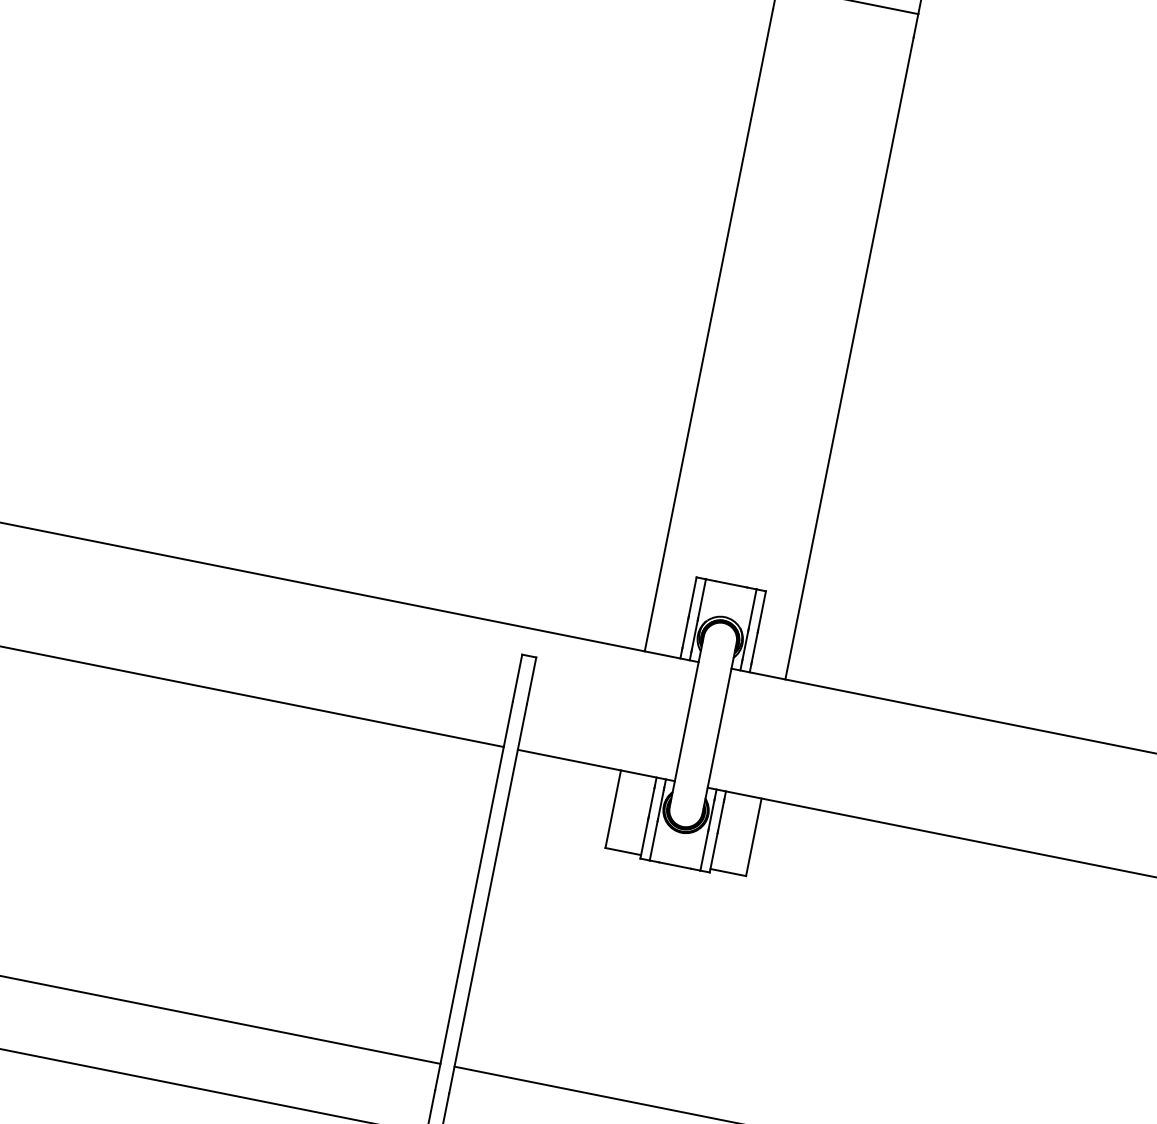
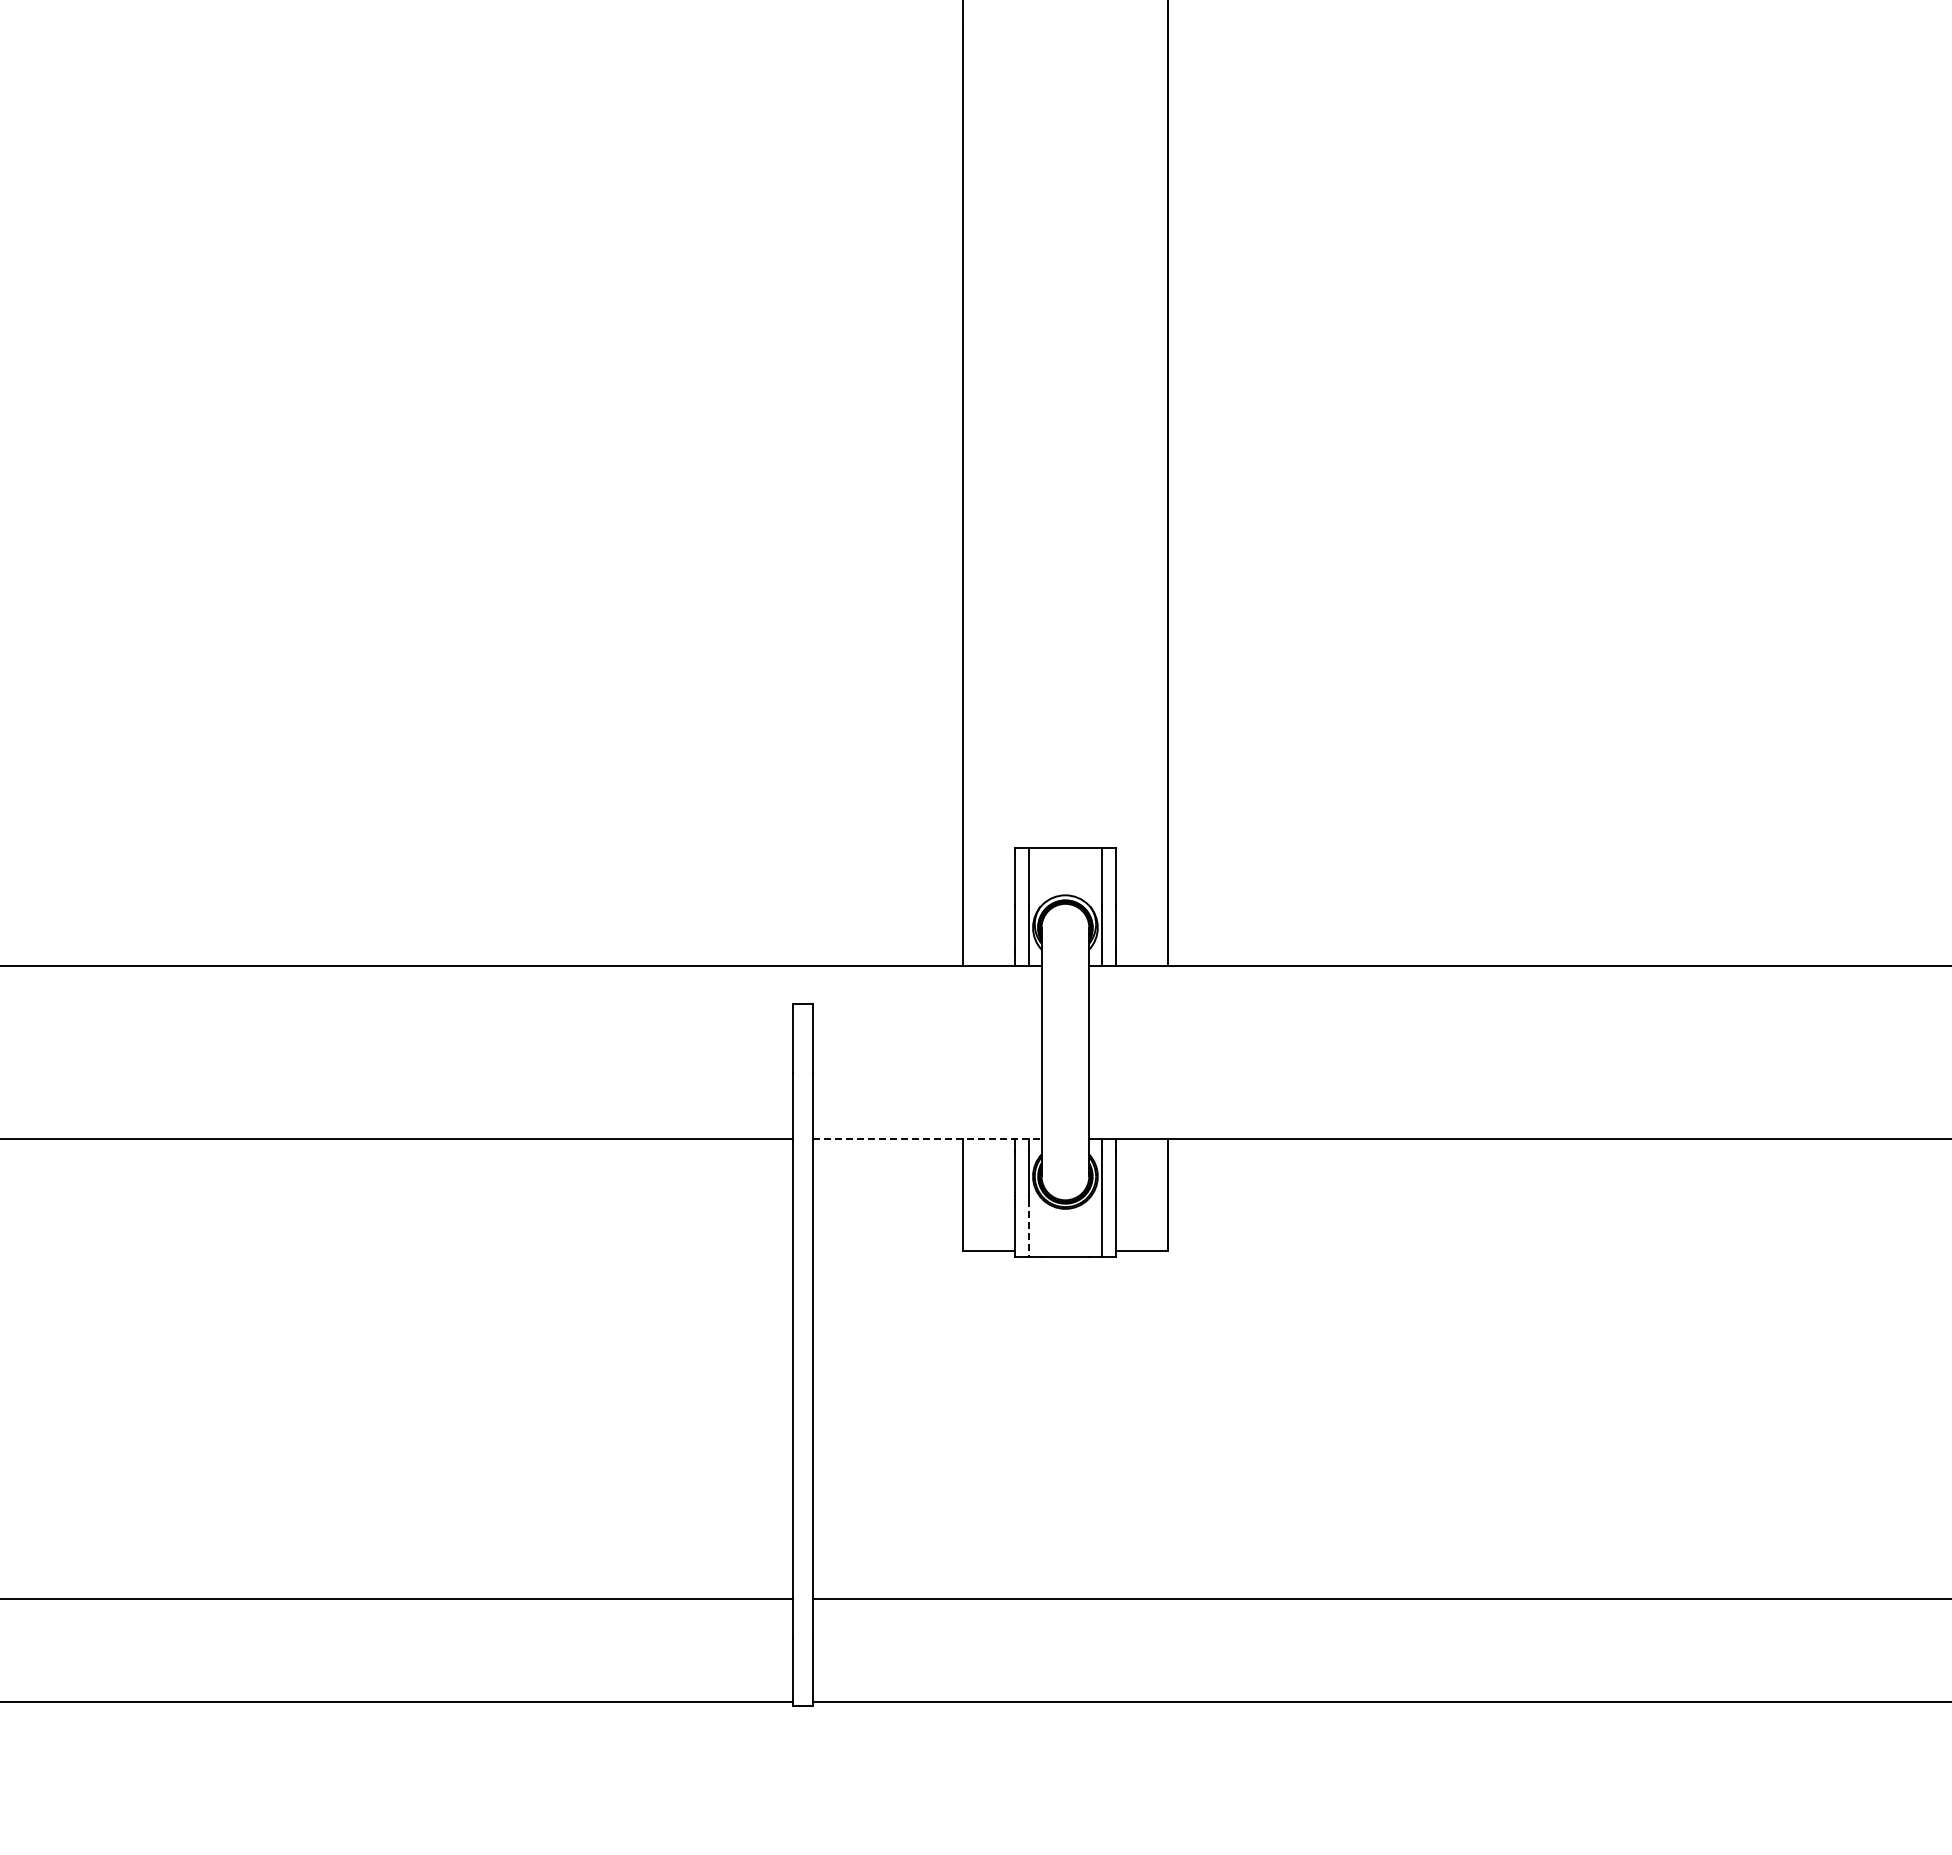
line: (596, 765) -> (927, 1138), solid -> dashed
line: (653, 841) -> (1028, 1228), solid -> dashed

